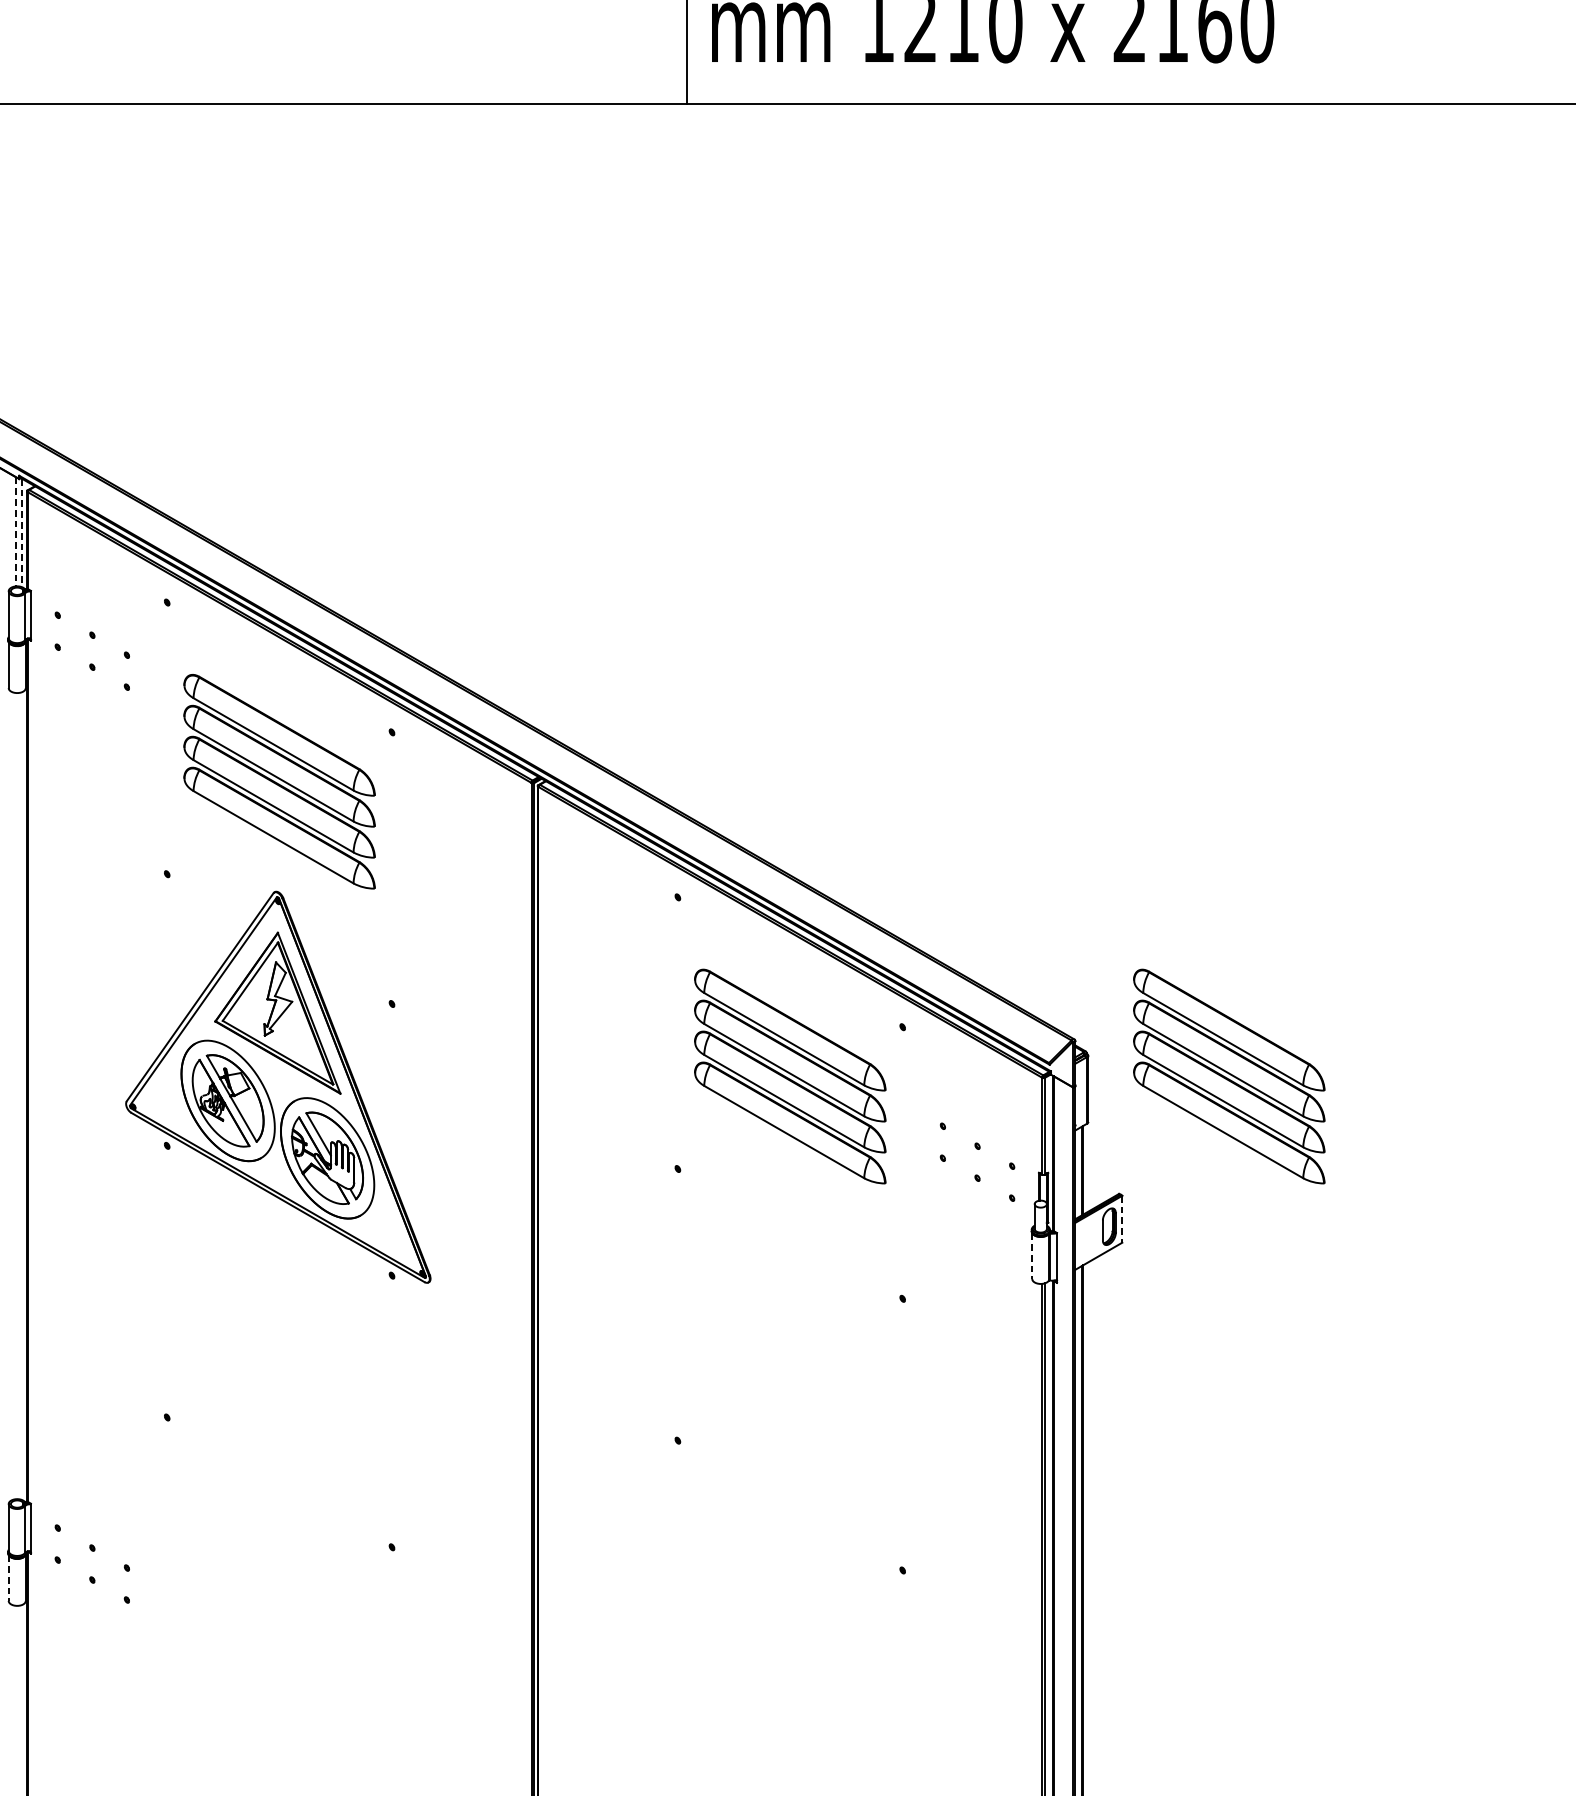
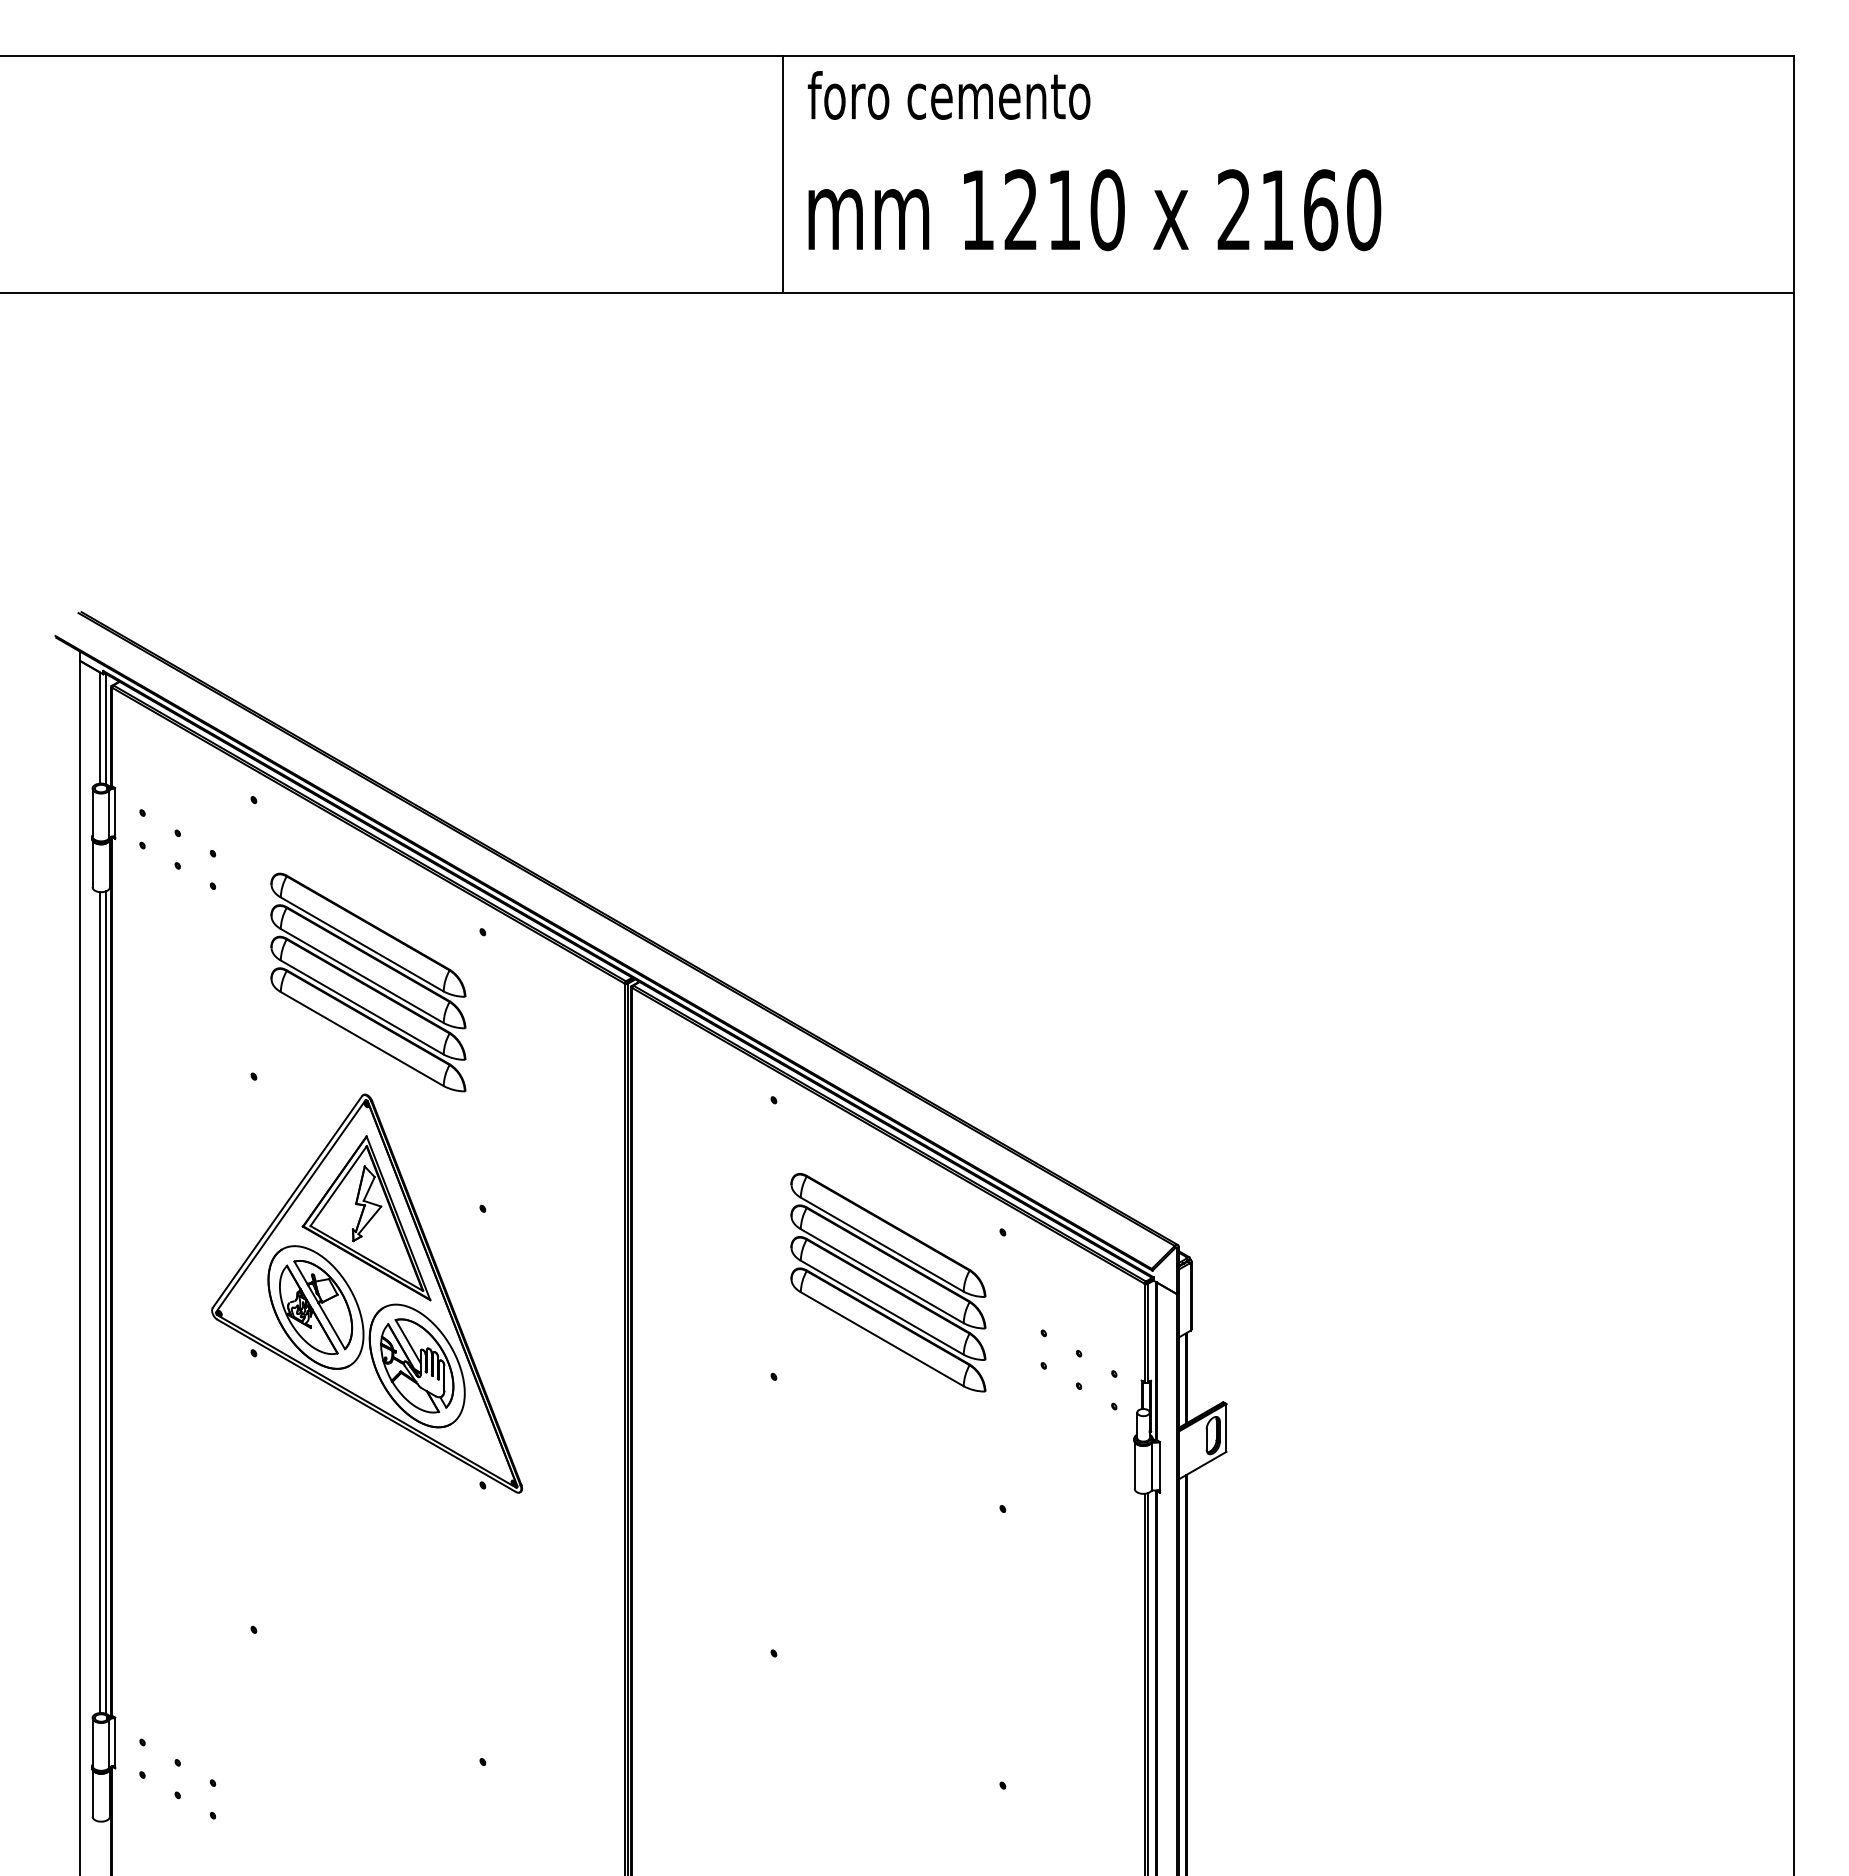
line: (16, 532) -> (100, 728), dashed -> solid
line: (22, 533) -> (106, 729), dashed -> solid
part: (1229, 1076) -> (1335, 1282), removed
line: (16, 1096) -> (100, 1302), added
line: (22, 1096) -> (106, 1302), added
line: (1122, 1218) -> (1226, 1427), dashed -> solid
line: (1031, 1257) -> (1134, 1466), dashed -> solid
line: (8, 1578) -> (92, 1793), dashed -> solid

